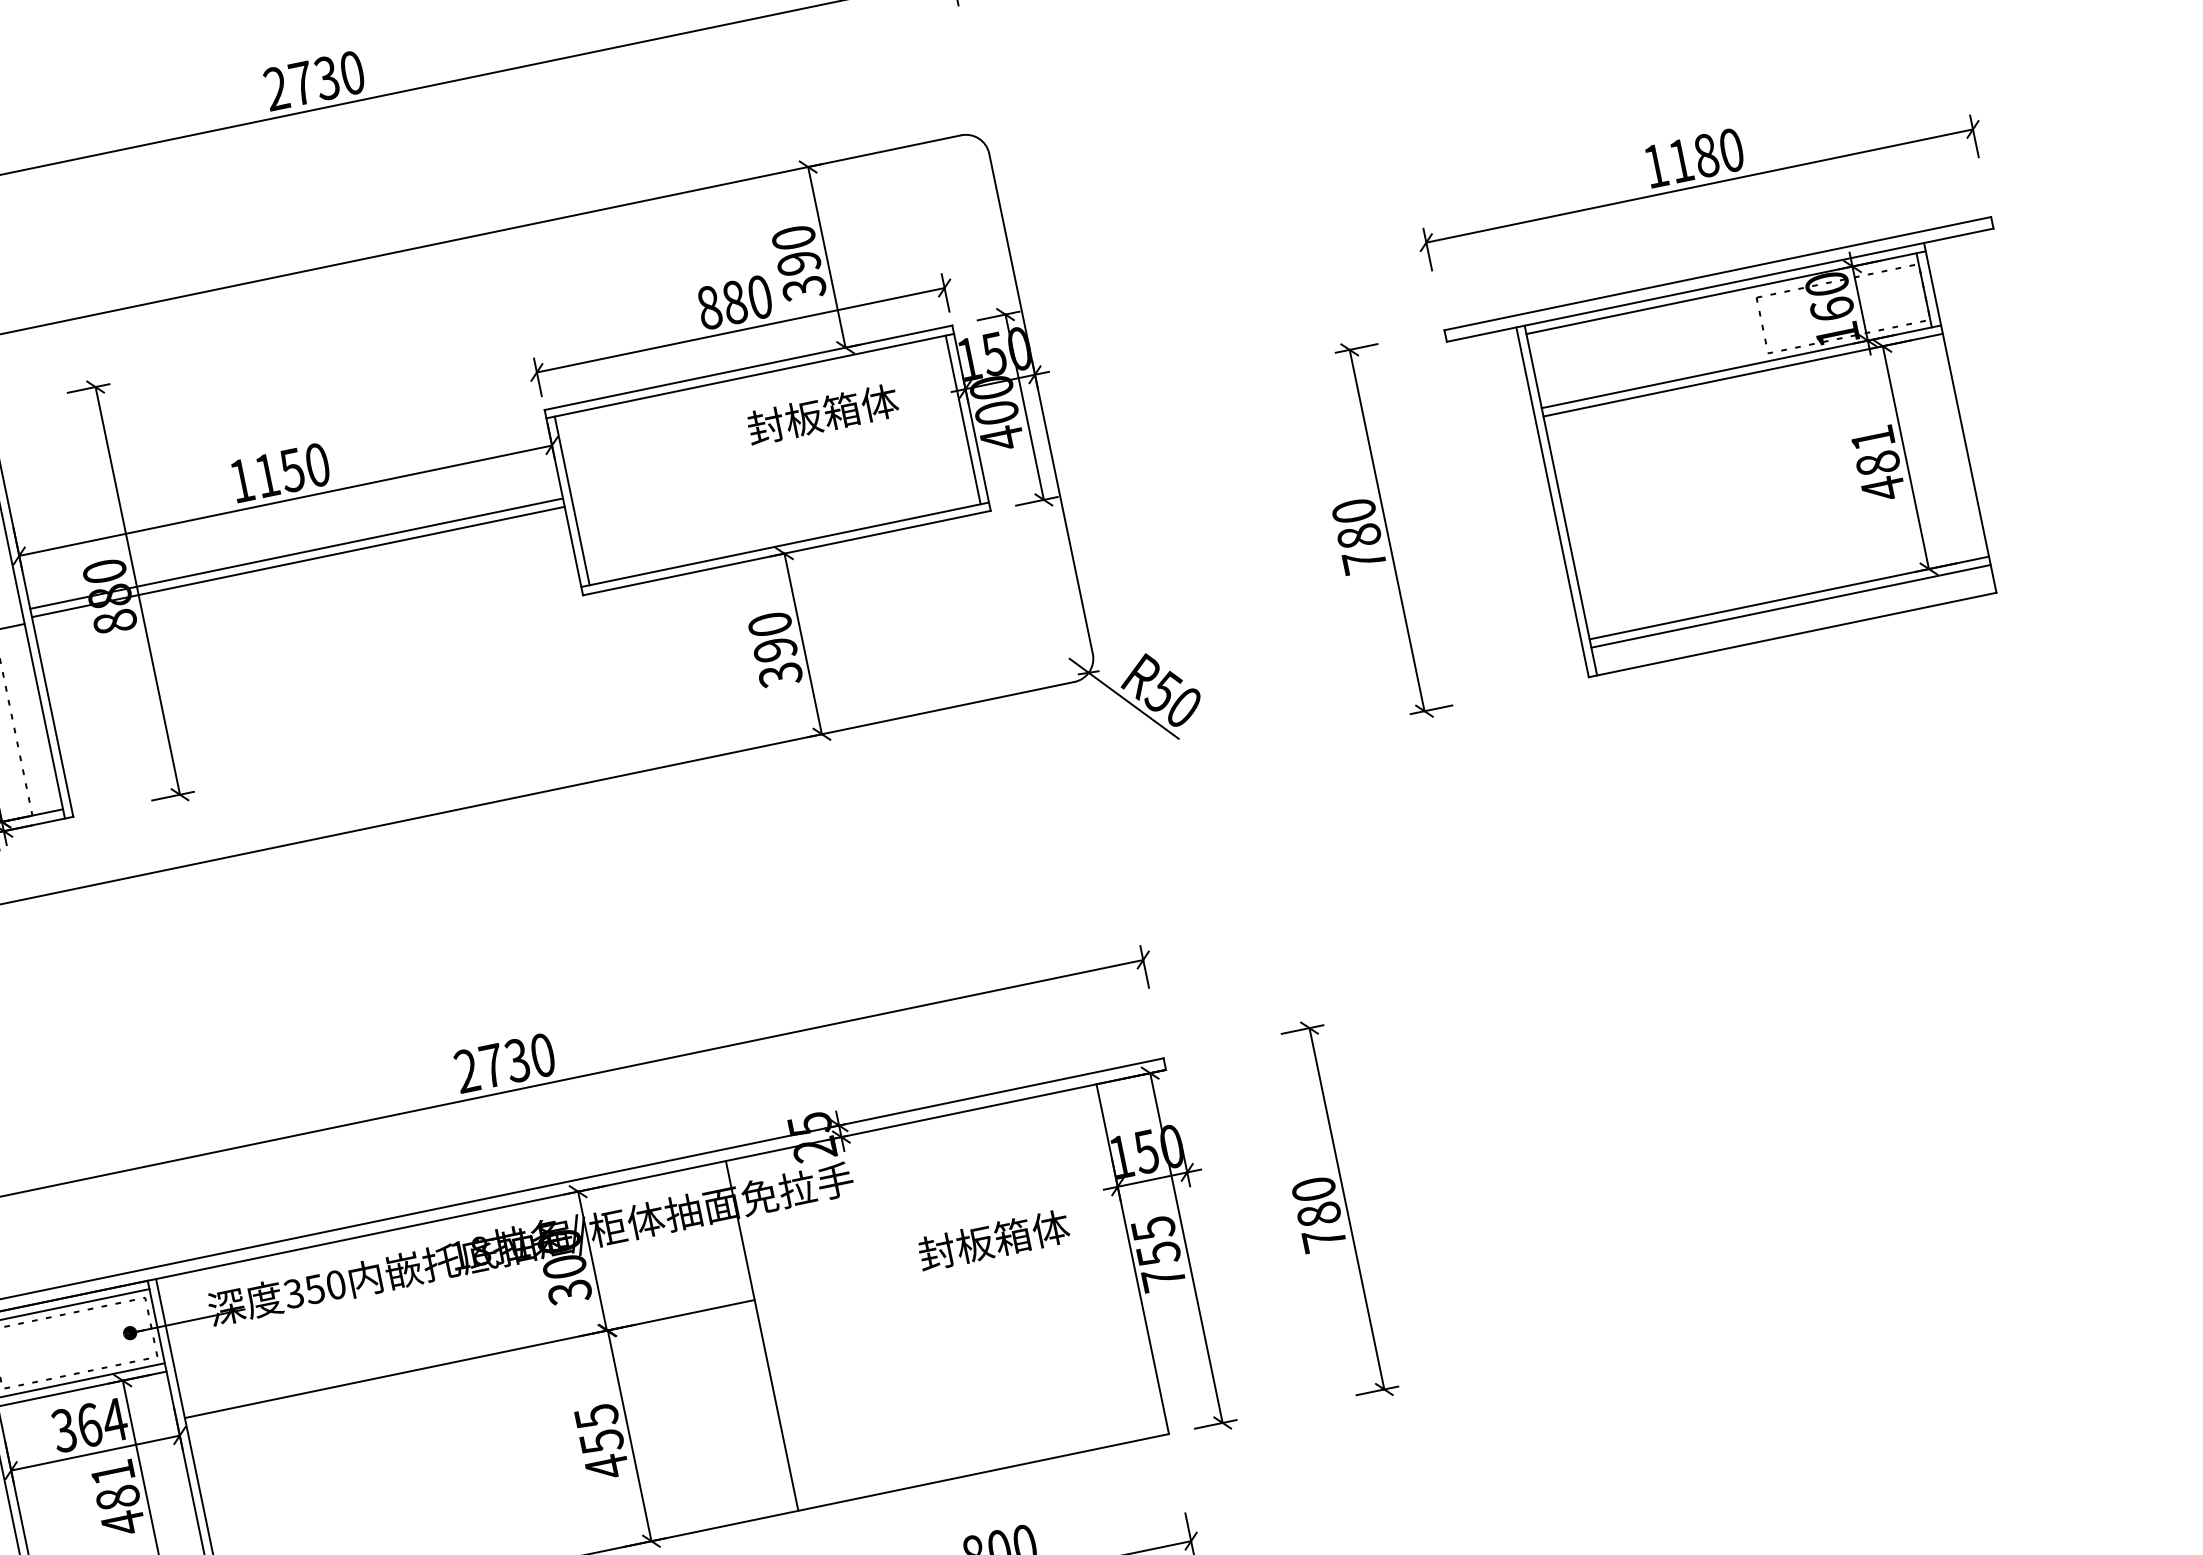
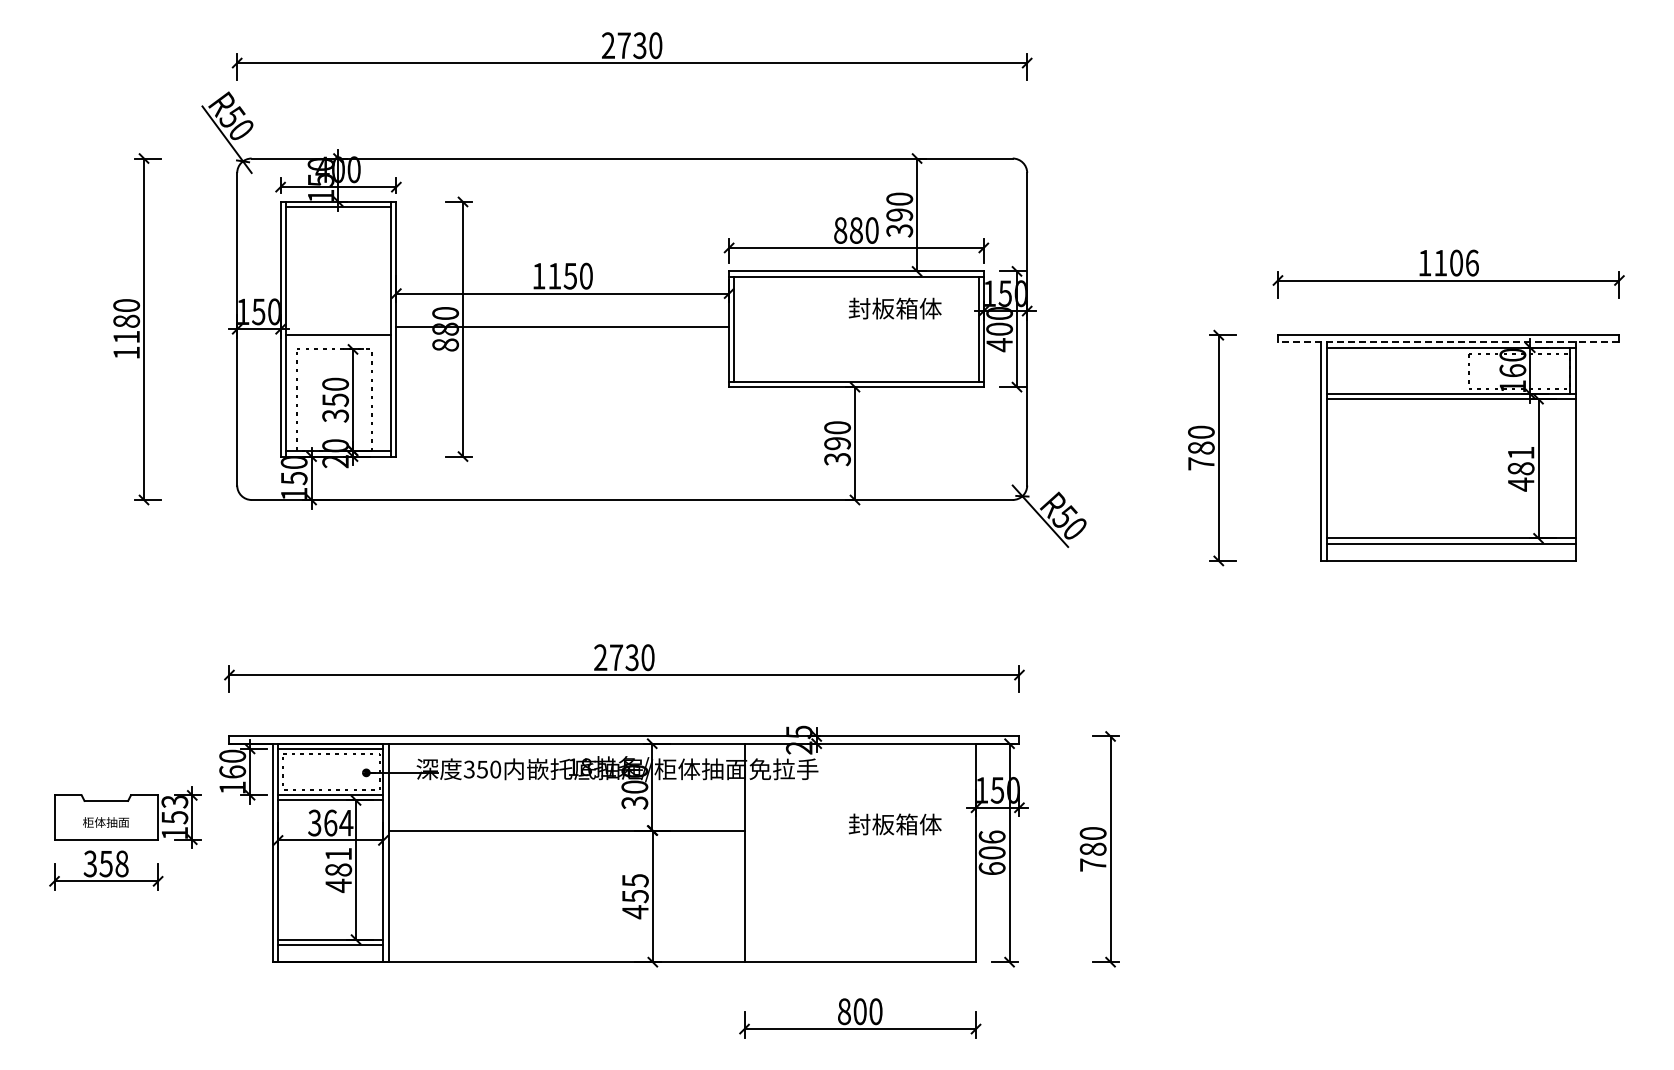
text: (1718, 151) -> (1464, 262), 1180 -> 1106
line: (1719, 285) -> (1448, 342), solid -> dashed
line: (297, 561) -> (562, 331), removed
text: (1157, 1253) -> (991, 852), 755 -> 606

